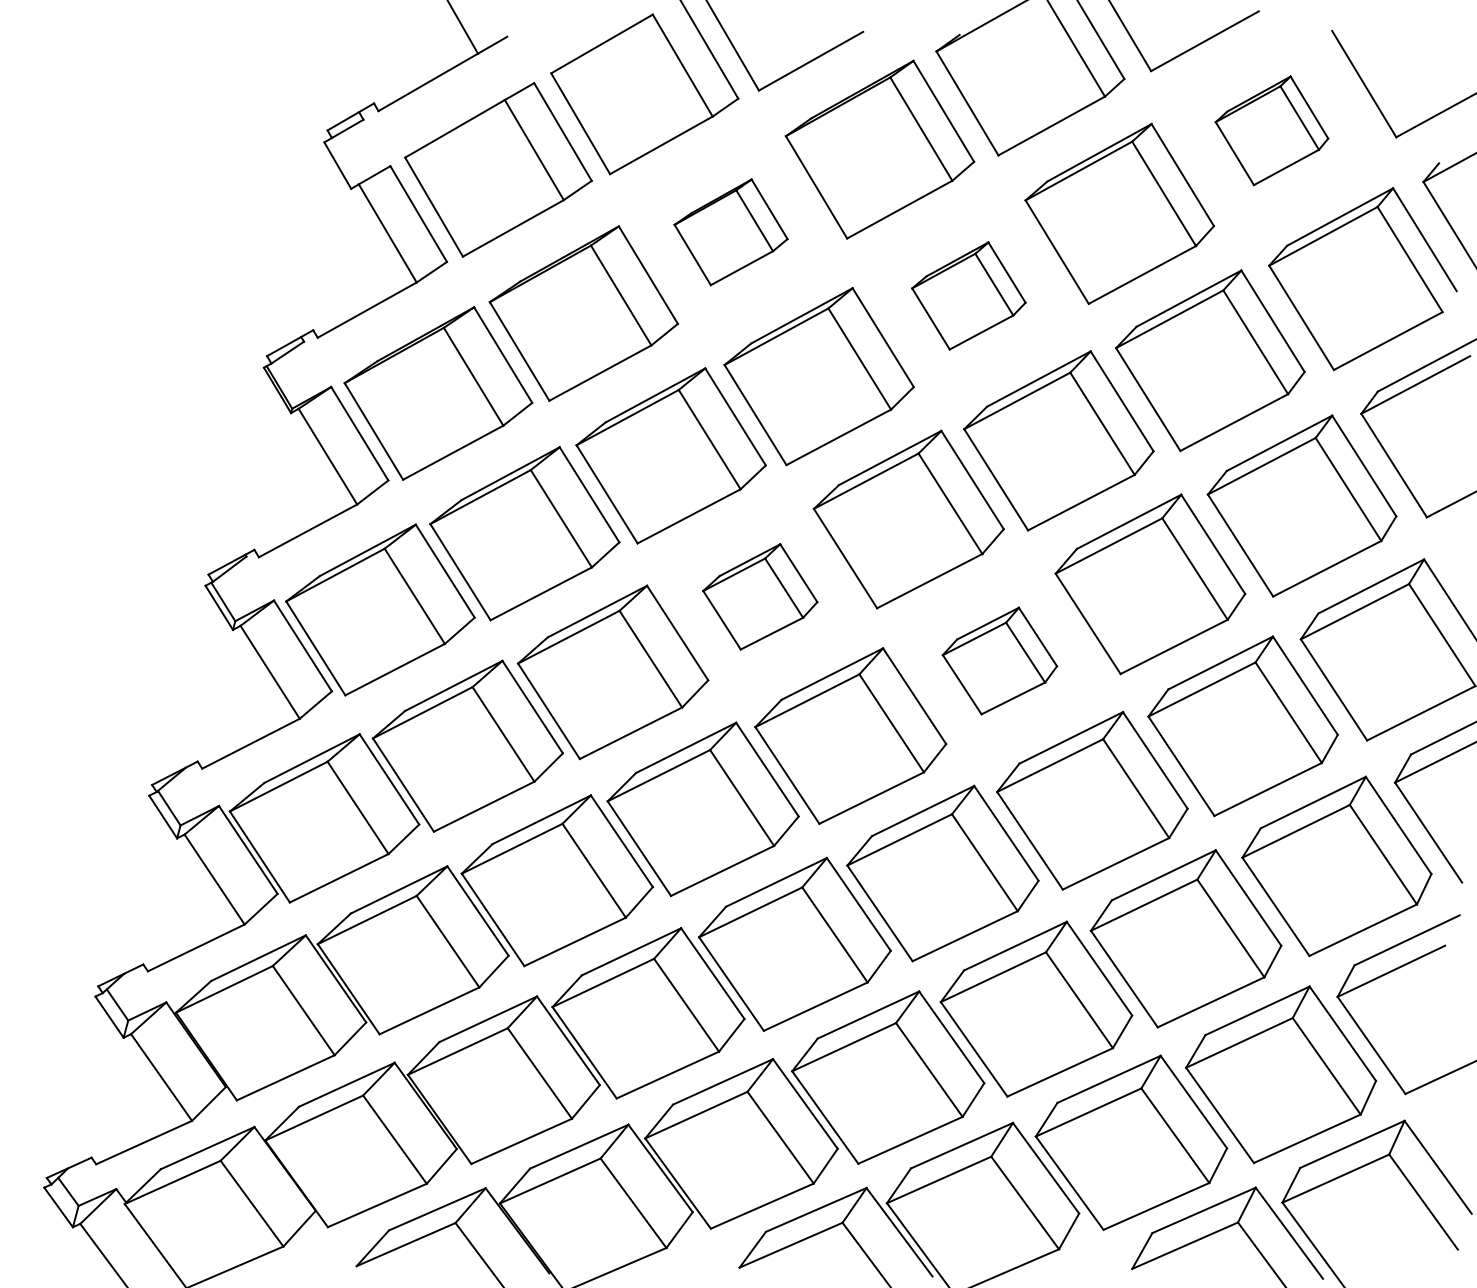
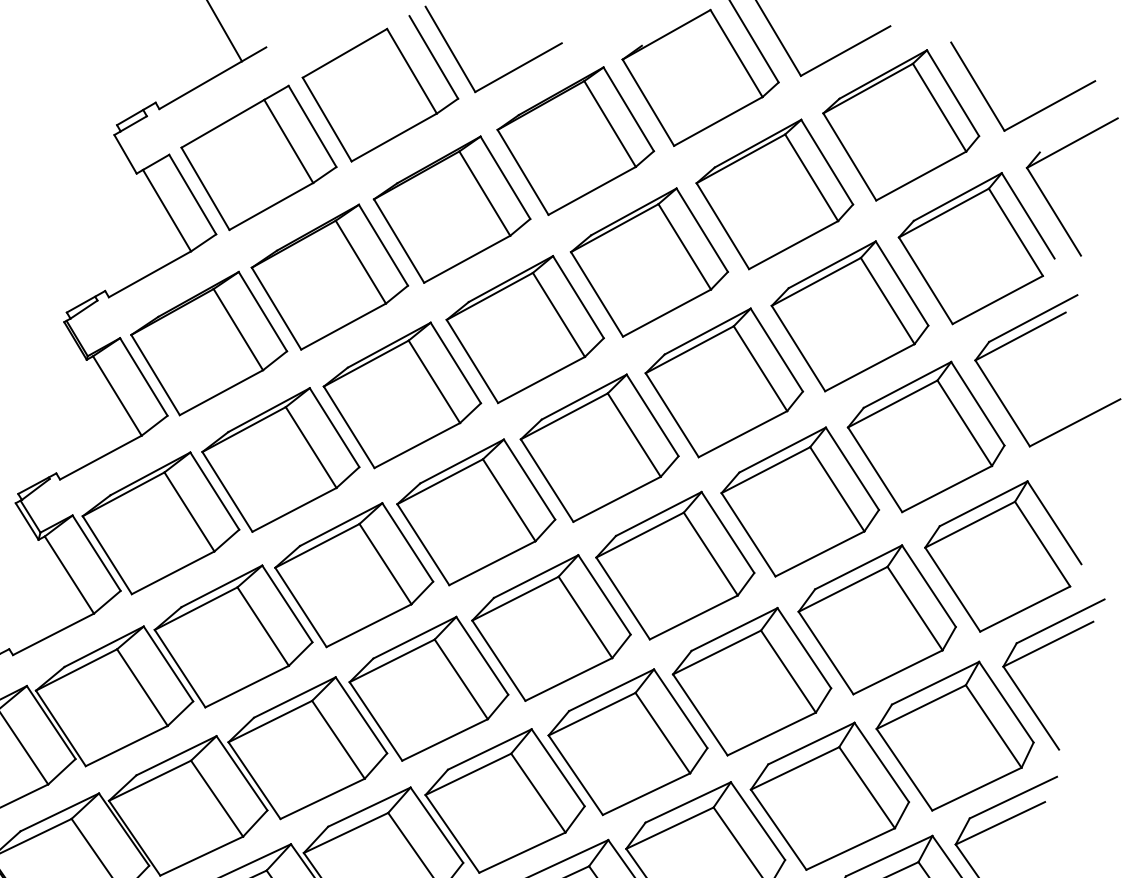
part: (1271, 130) -> (900, 125), size x1.67
part: (730, 232) -> (451, 209), size x1.67
part: (968, 295) -> (649, 262), size x1.67
part: (760, 596) -> (476, 512), size x1.67
part: (999, 660) -> (674, 565), size x1.67

